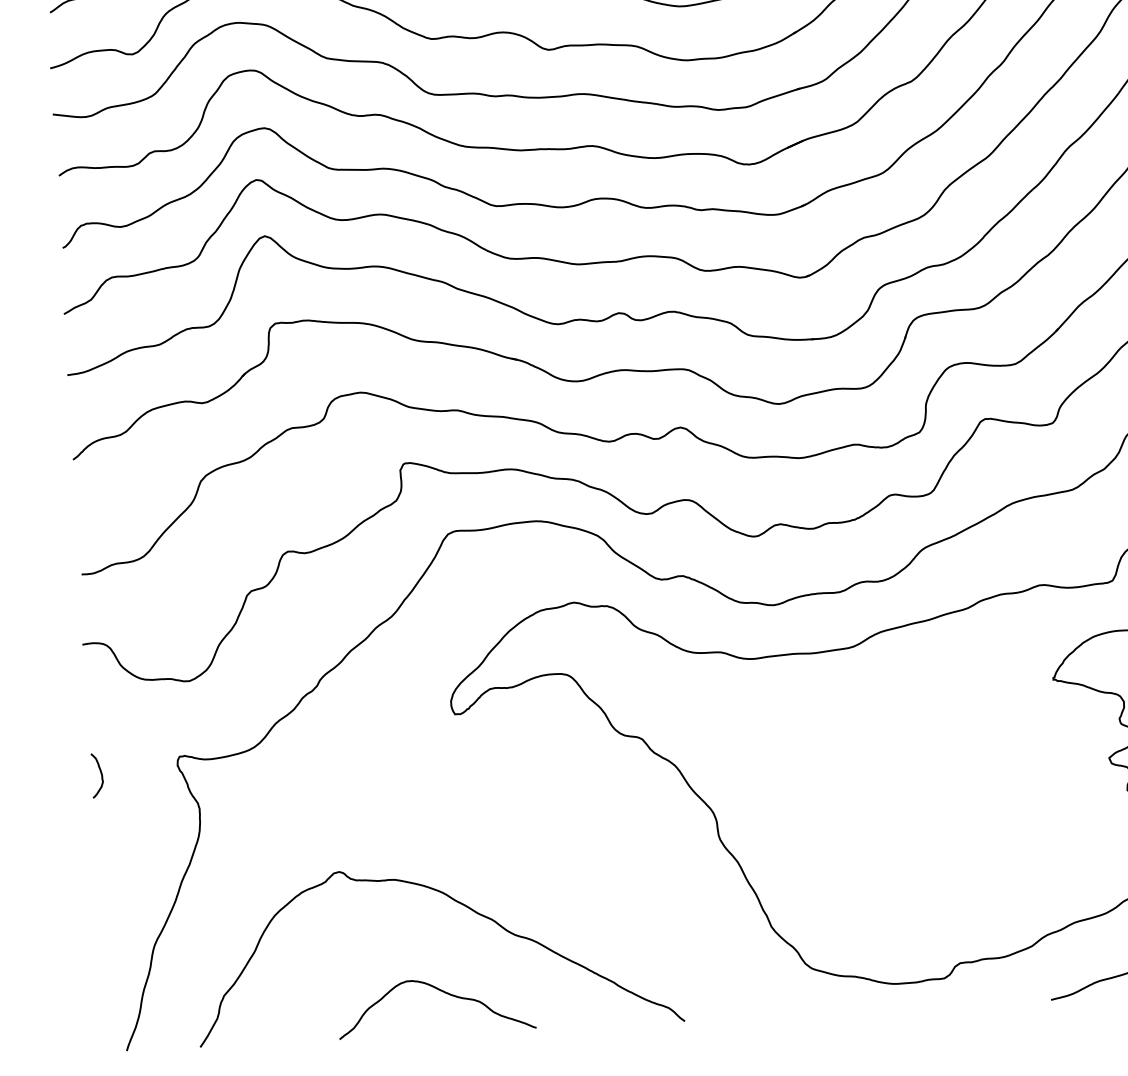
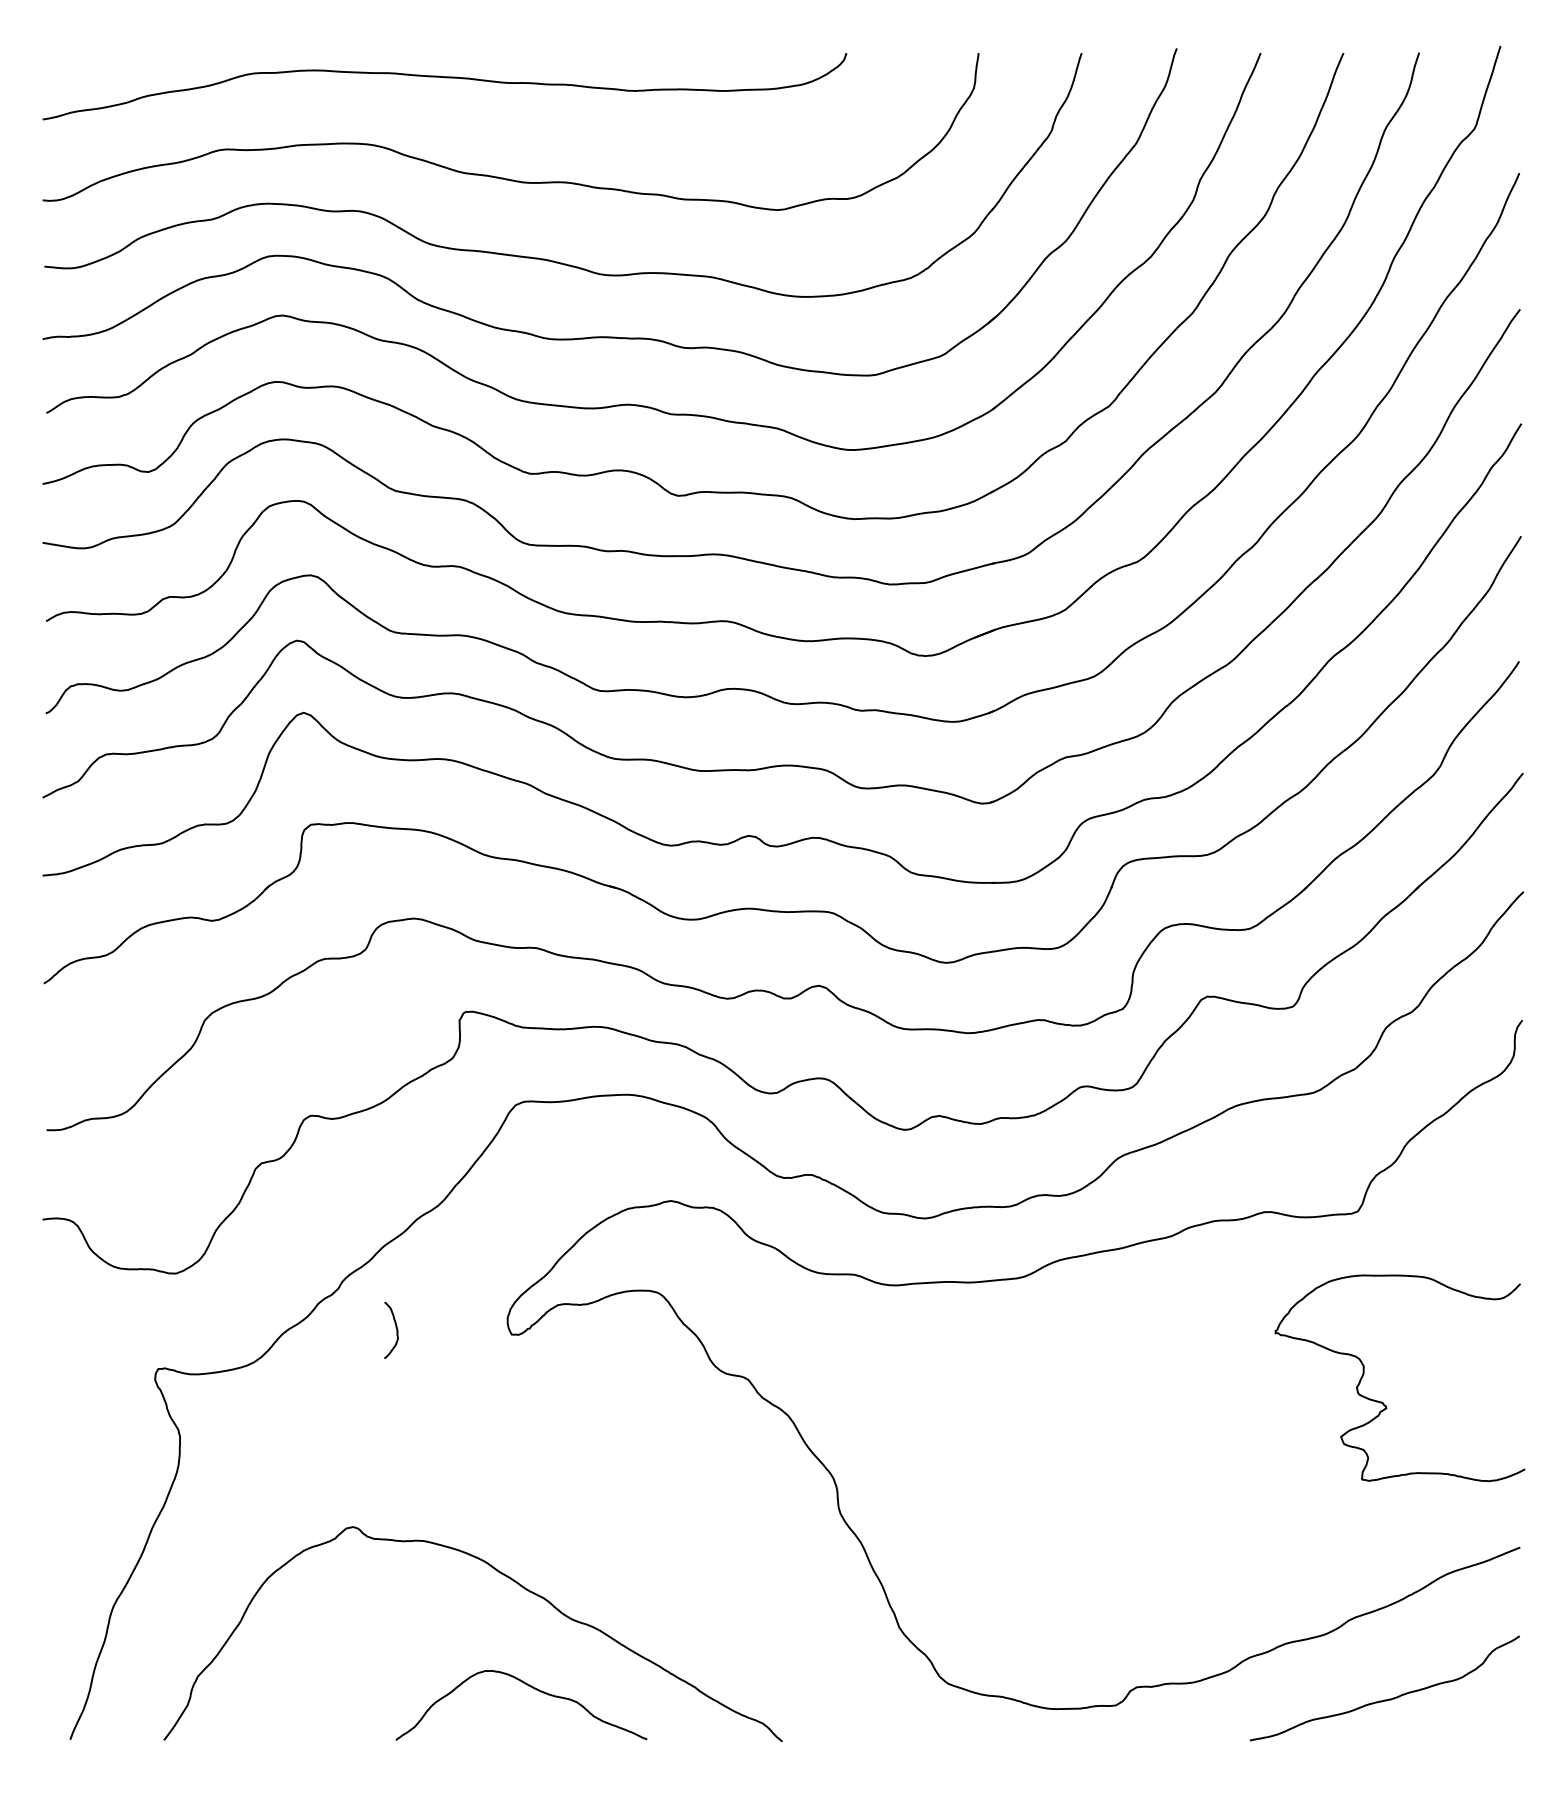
curve: (100, 773) -> (395, 1327), moved
curve: (442, 992) -> (530, 1687), moved

